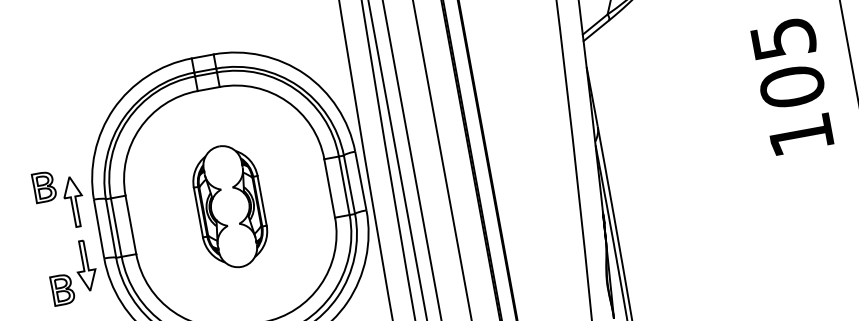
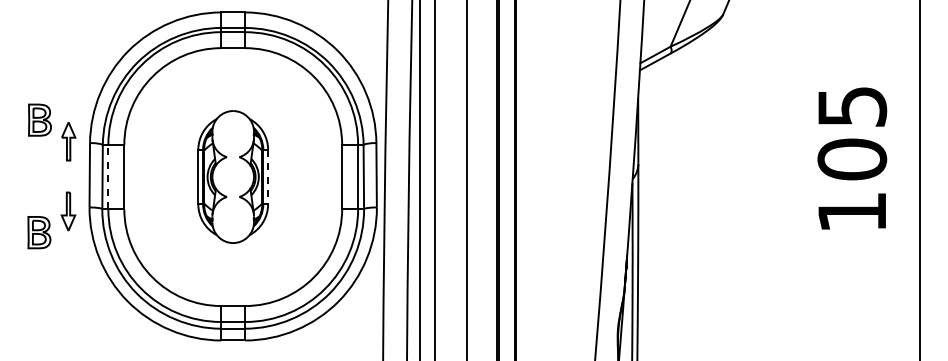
part: (74, 201) -> (68, 141), size x0.7
line: (262, 201) -> (268, 177), solid -> dashed
line: (116, 227) -> (108, 176), solid -> dashed
part: (85, 265) -> (68, 211), size x0.7

